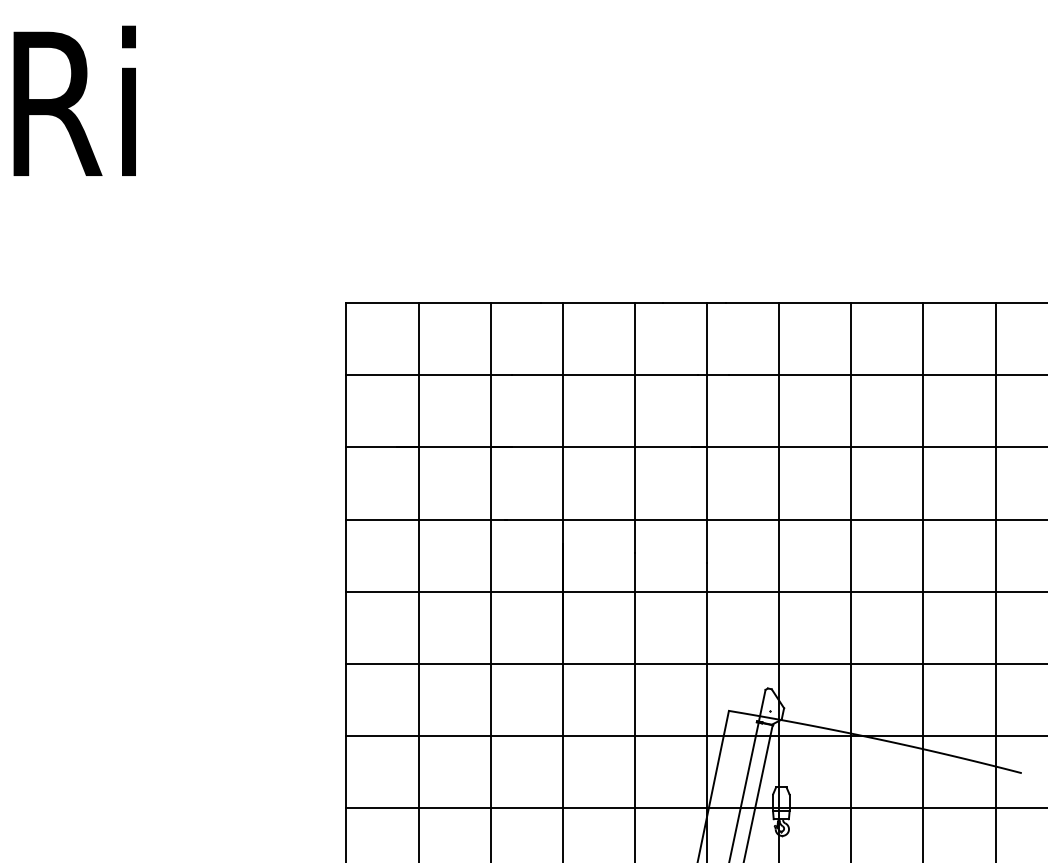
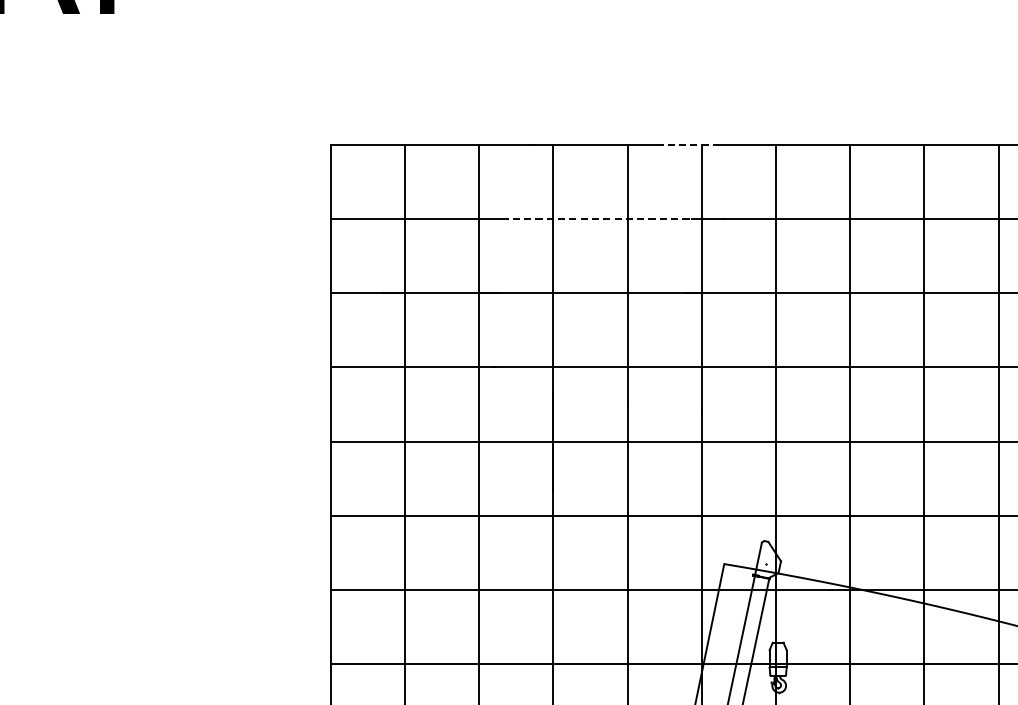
line: (694, 303) -> (688, 145), solid -> dashed
line: (604, 375) -> (596, 219), solid -> dashed

